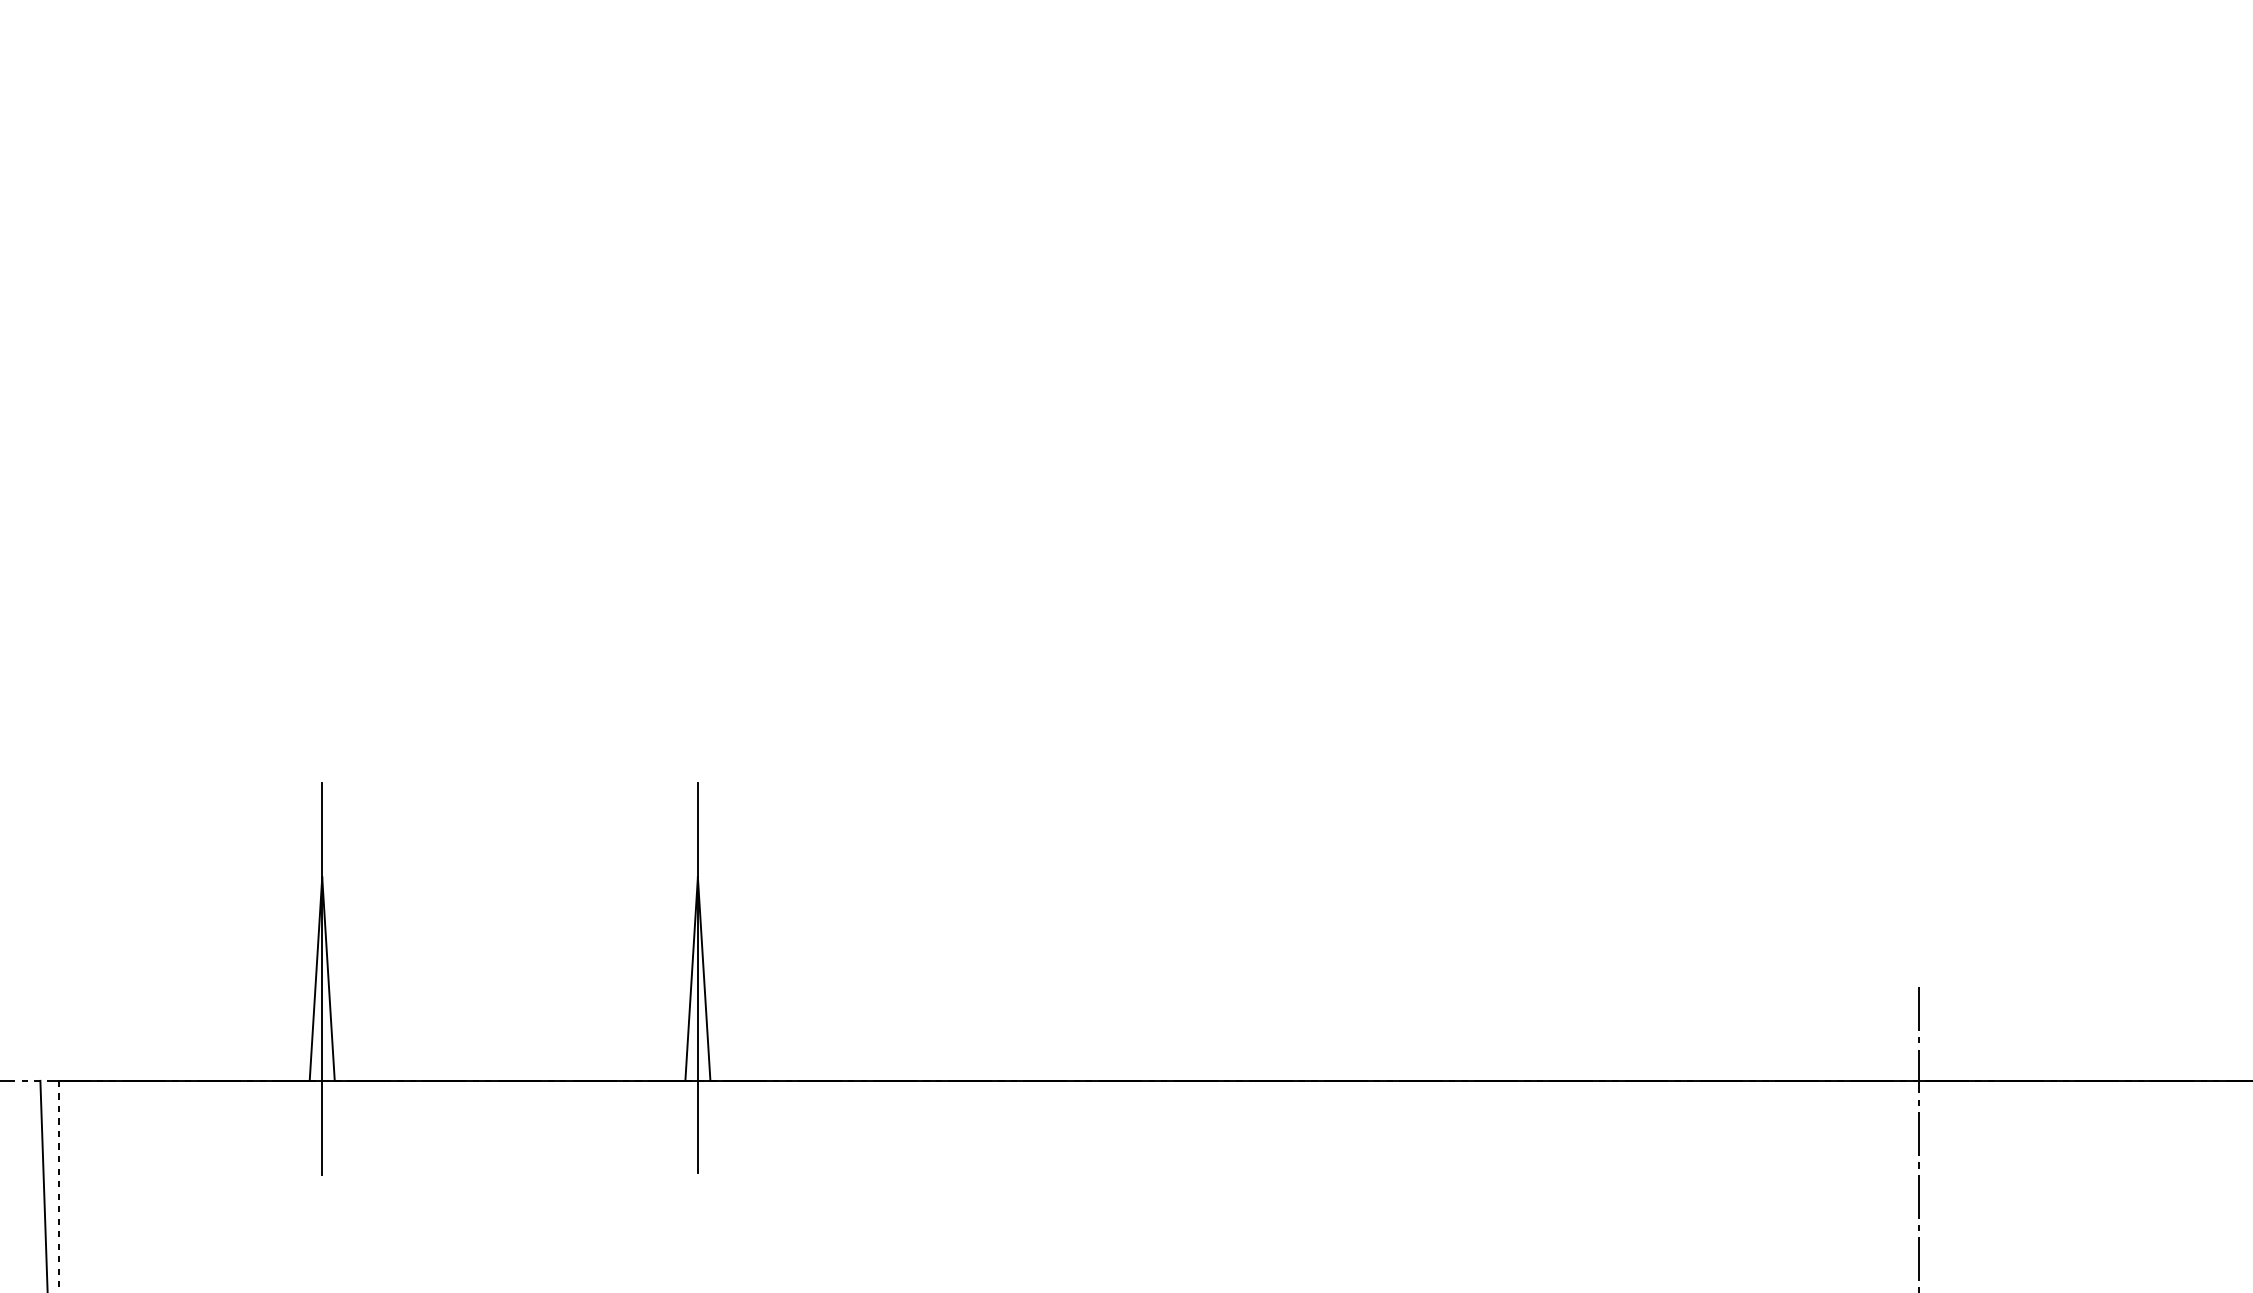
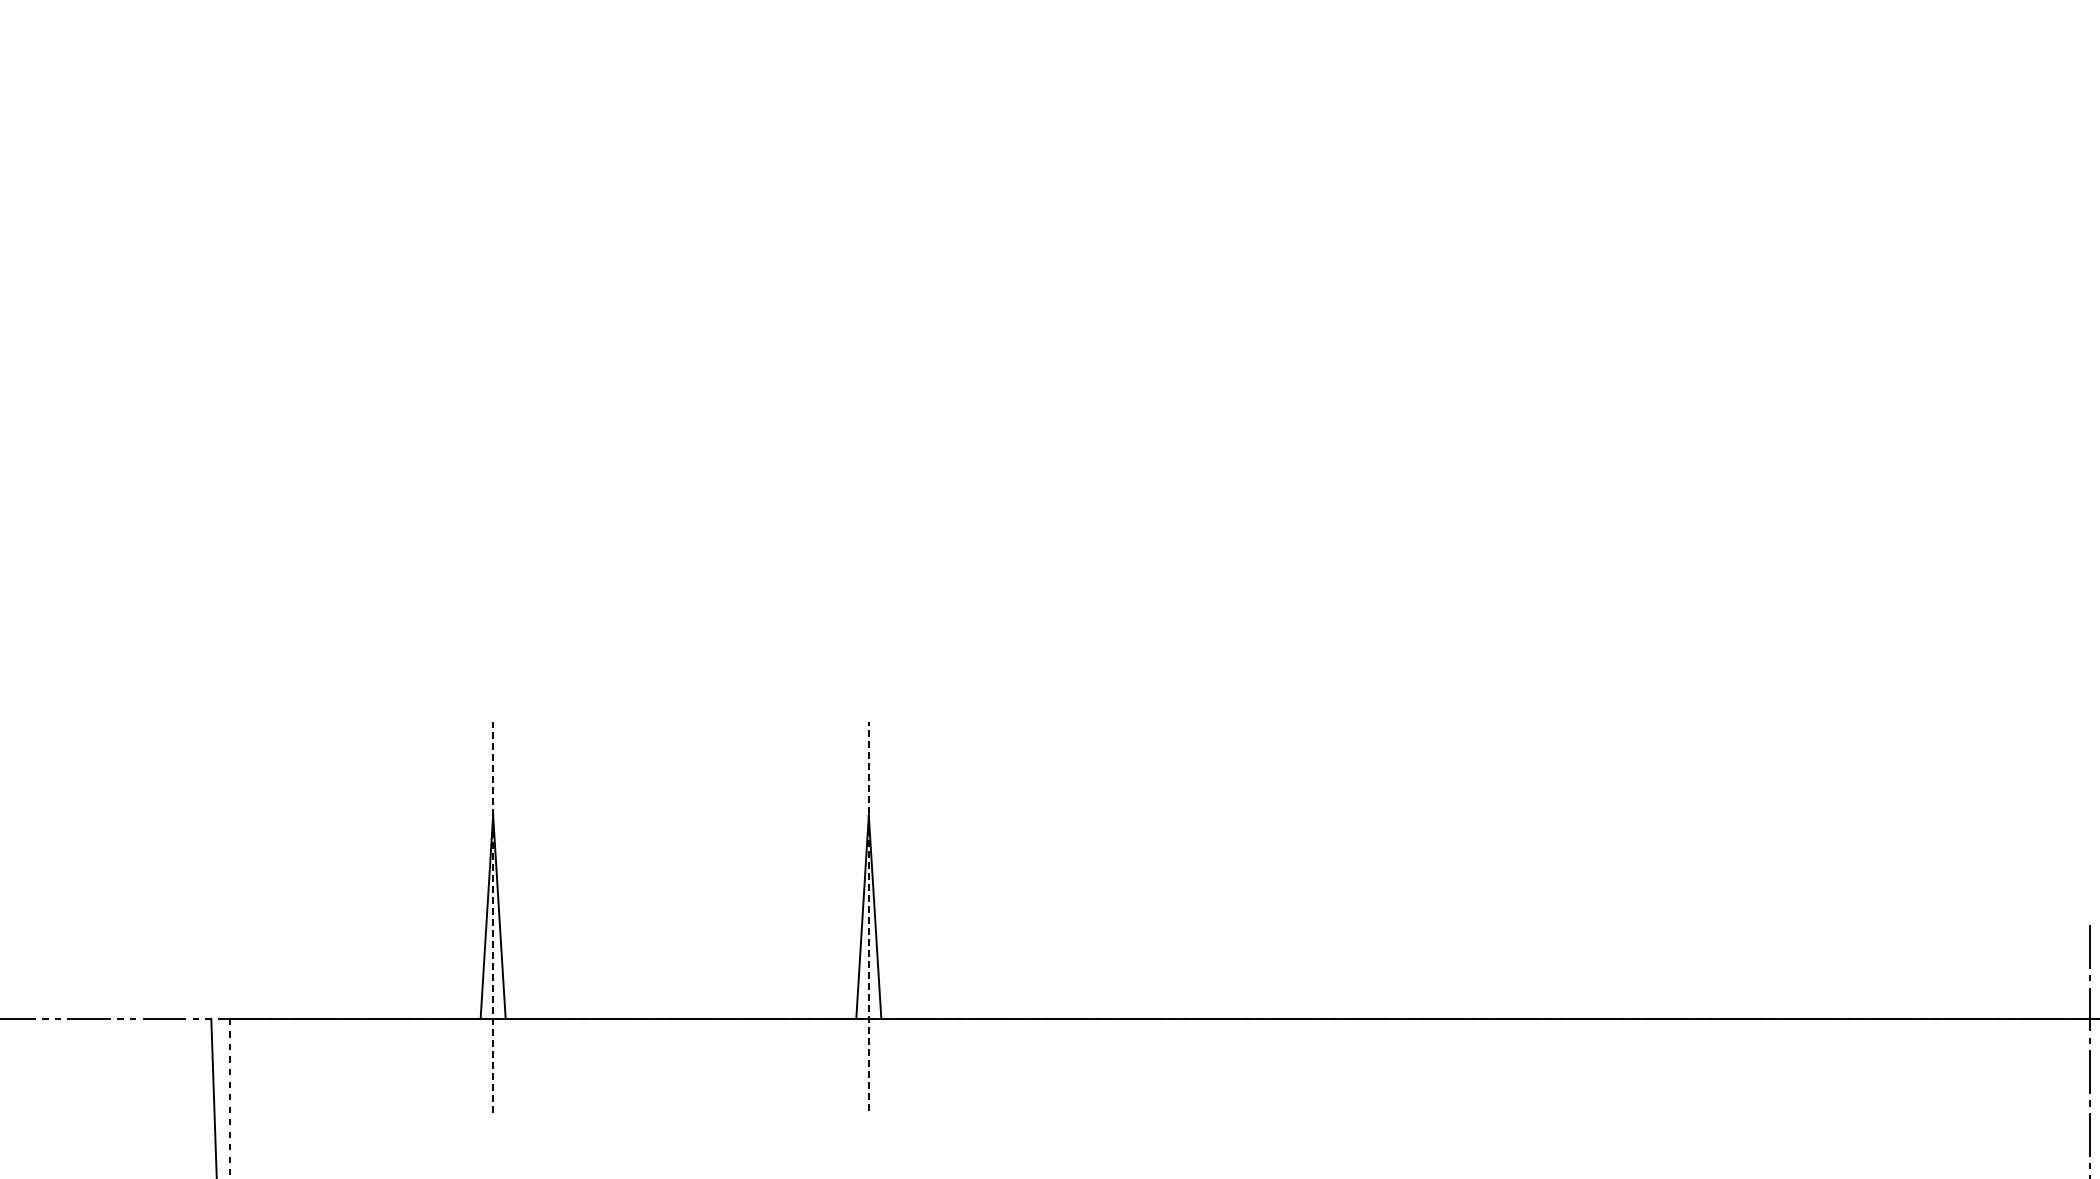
line: (697, 978) -> (868, 916), solid -> dashed
line: (322, 979) -> (493, 917), solid -> dashed

